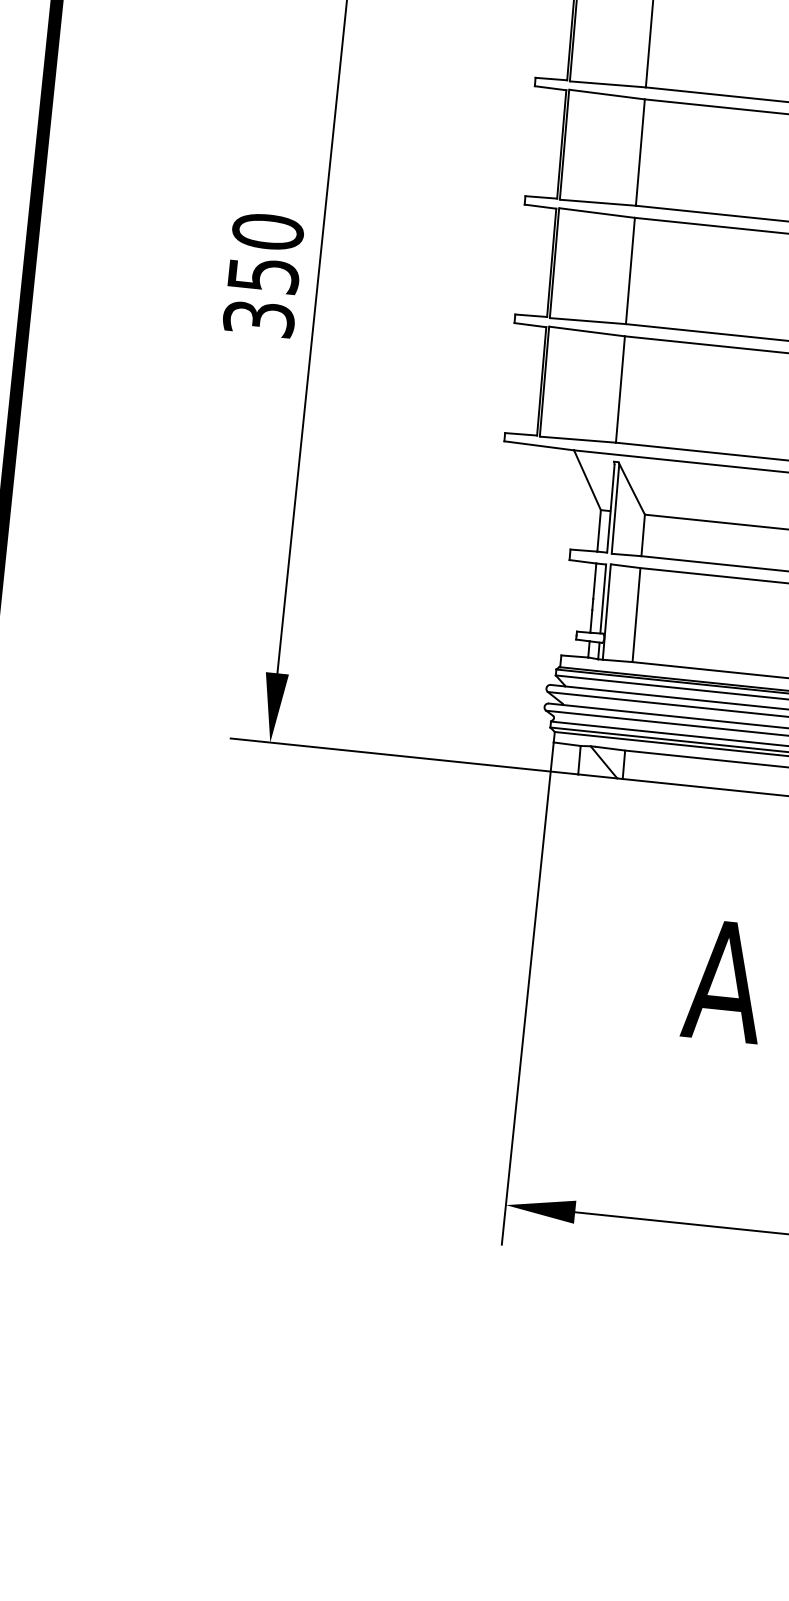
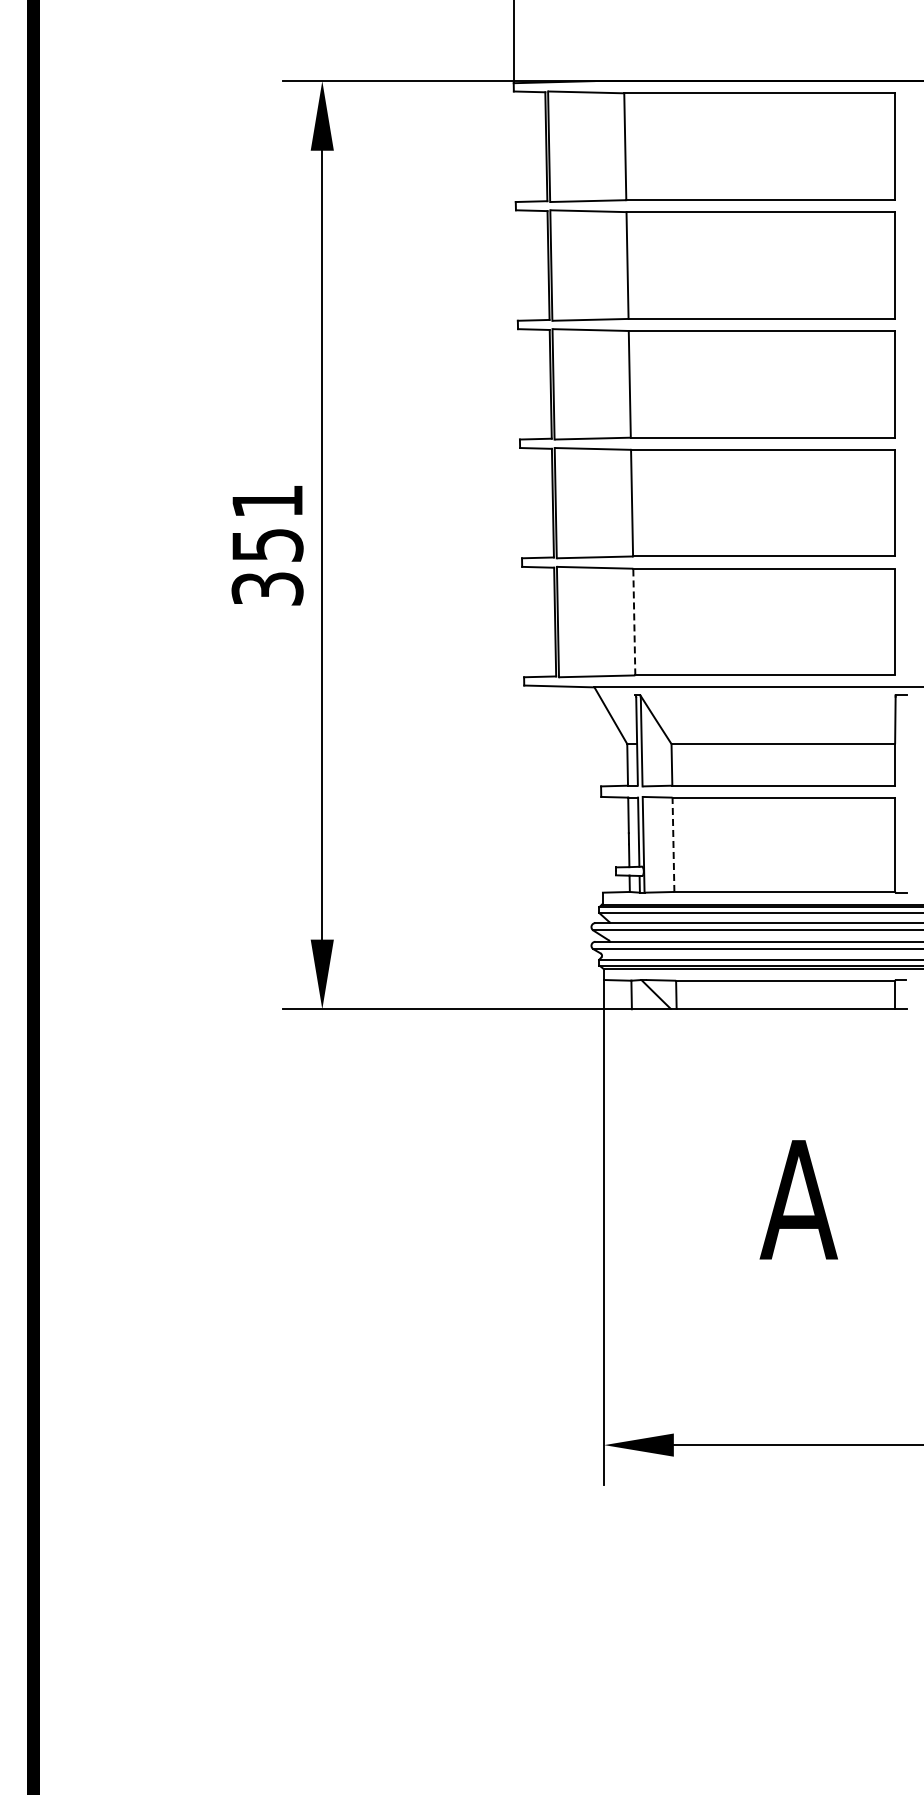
text: (267, 231) -> (267, 501), 350 -> 351
line: (620, 388) -> (634, 621), solid -> dashed
line: (636, 614) -> (673, 844), solid -> dashed

